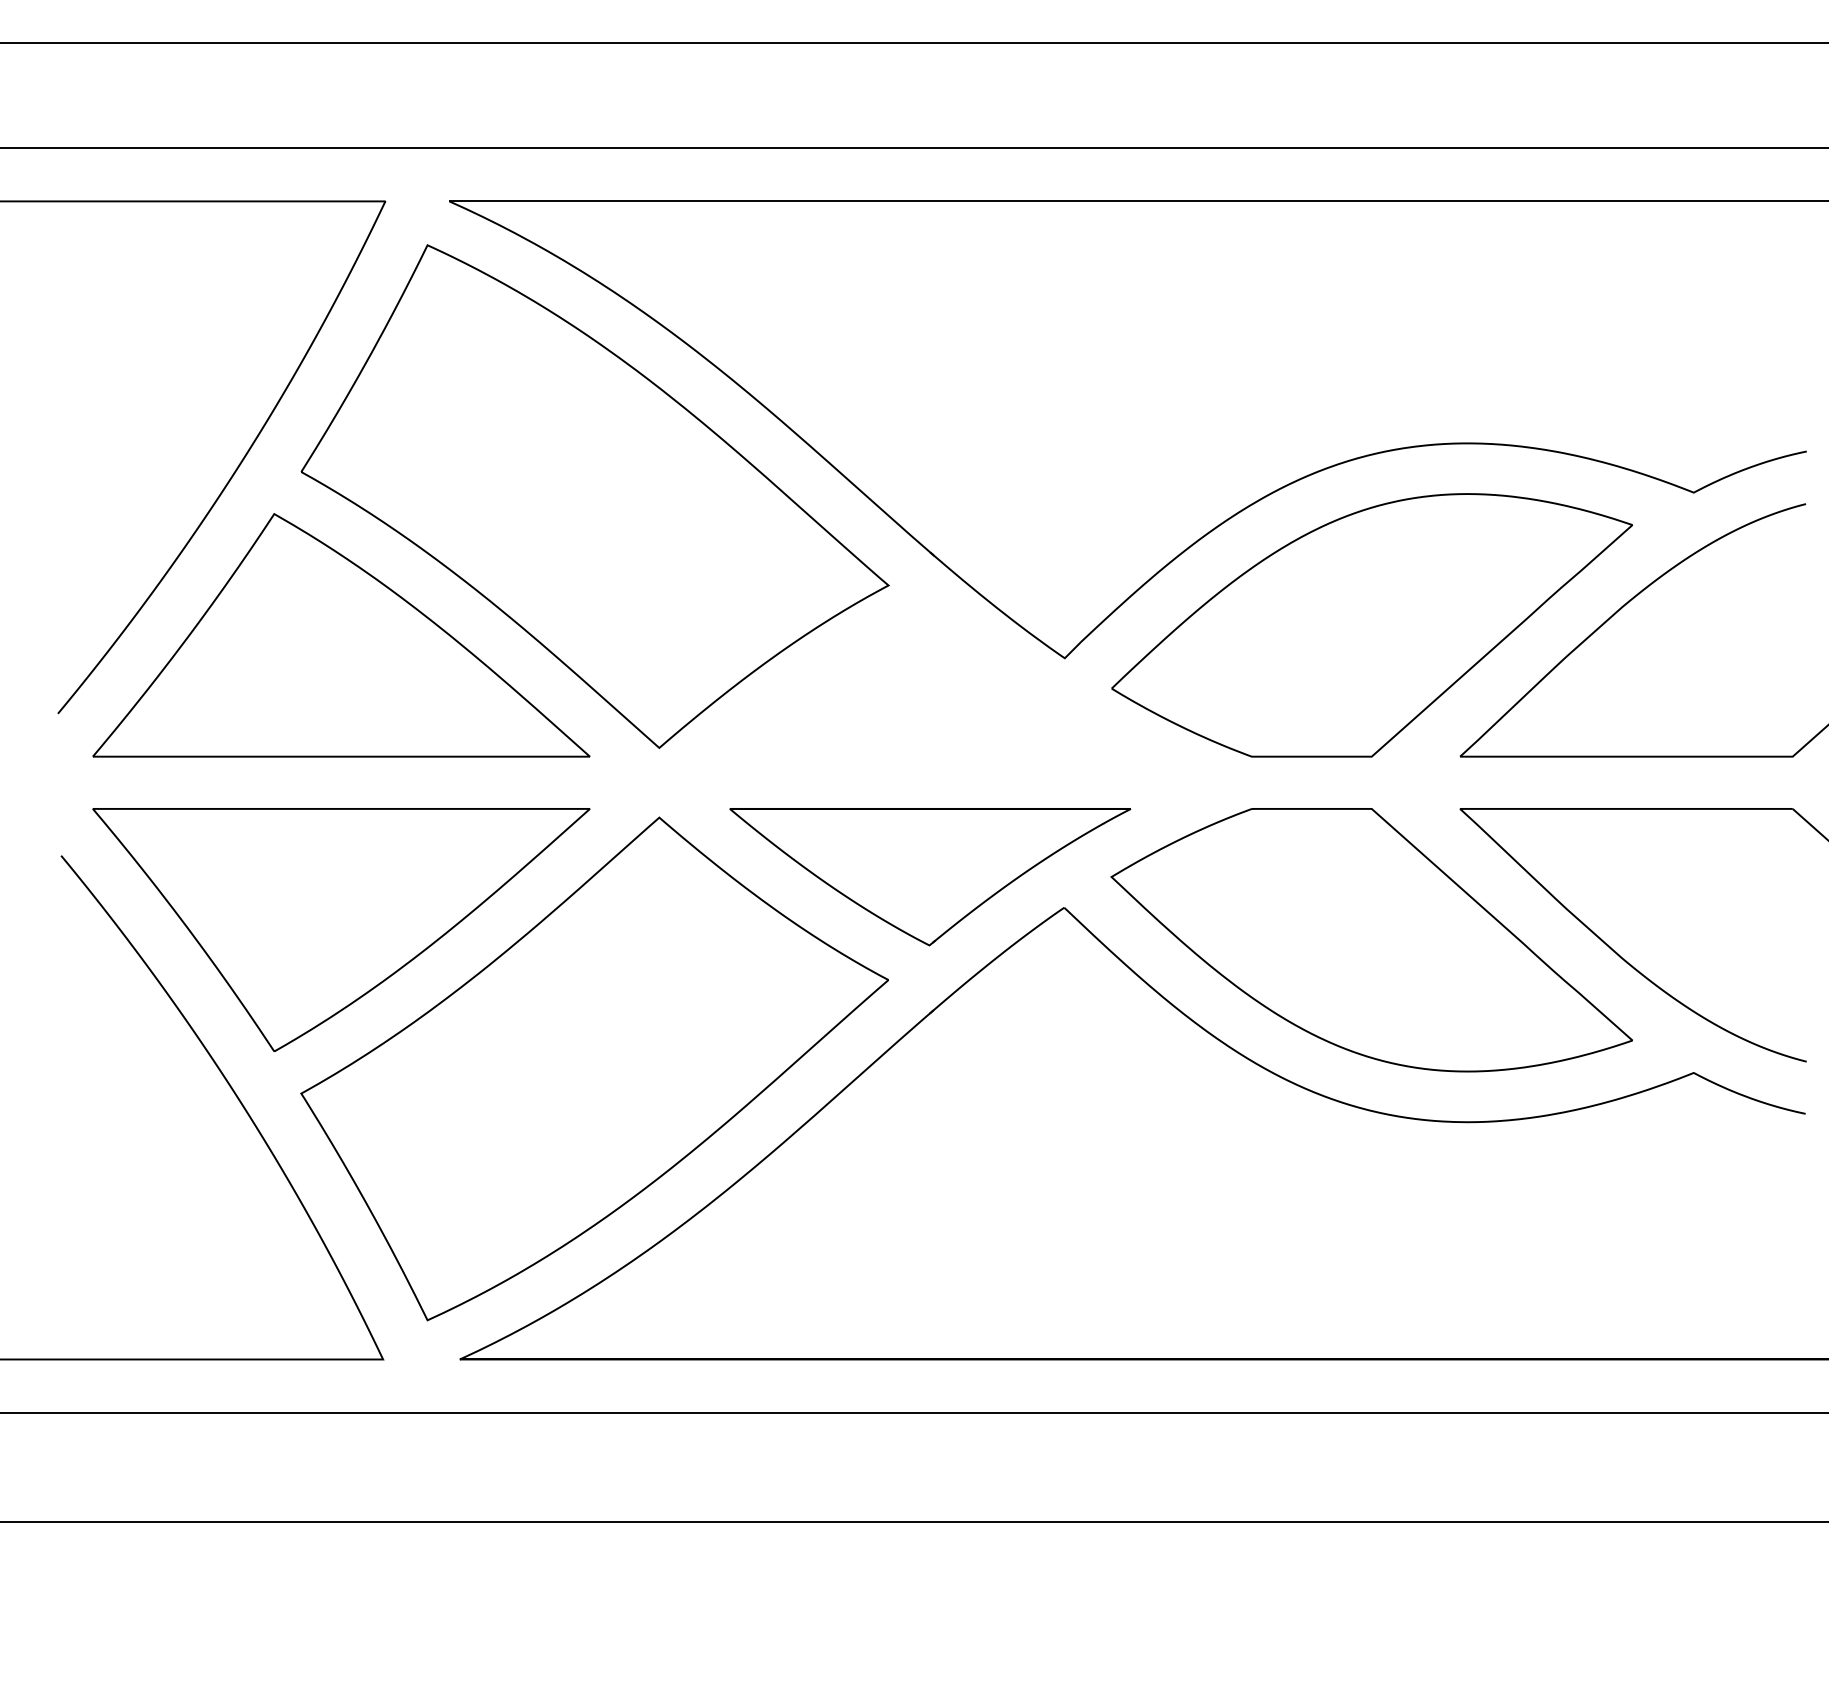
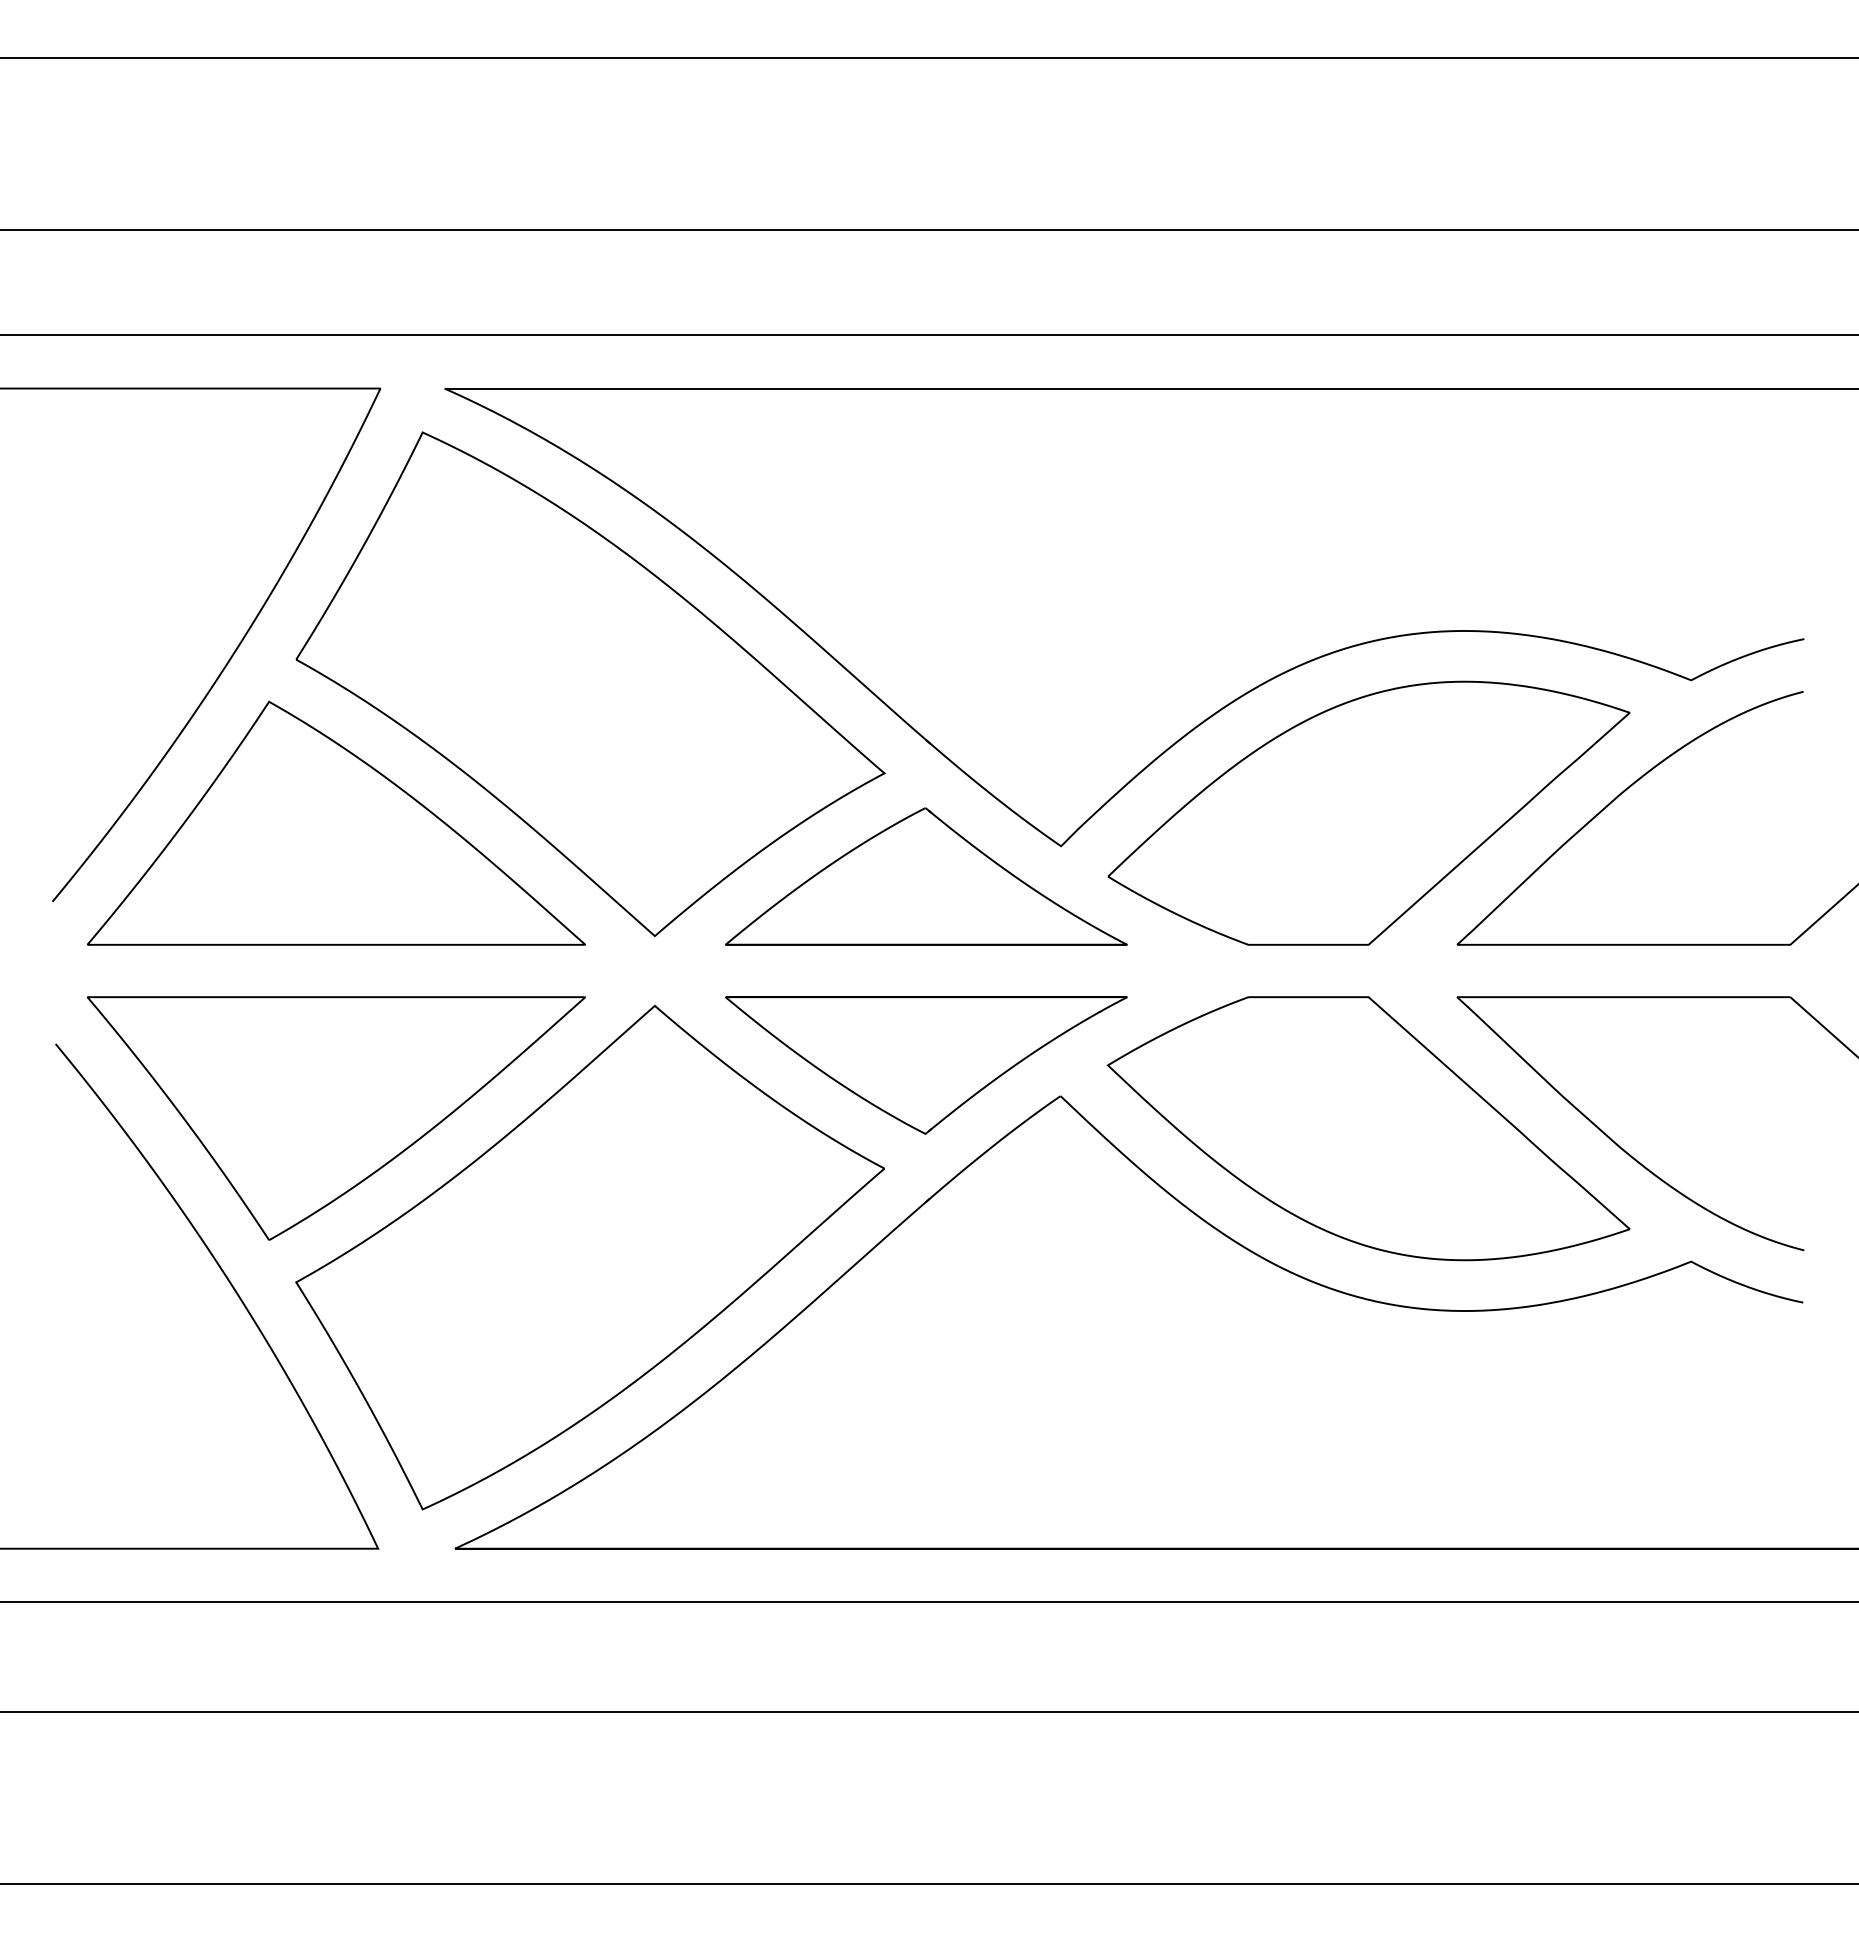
part: (930, 688) -> (926, 876), added

